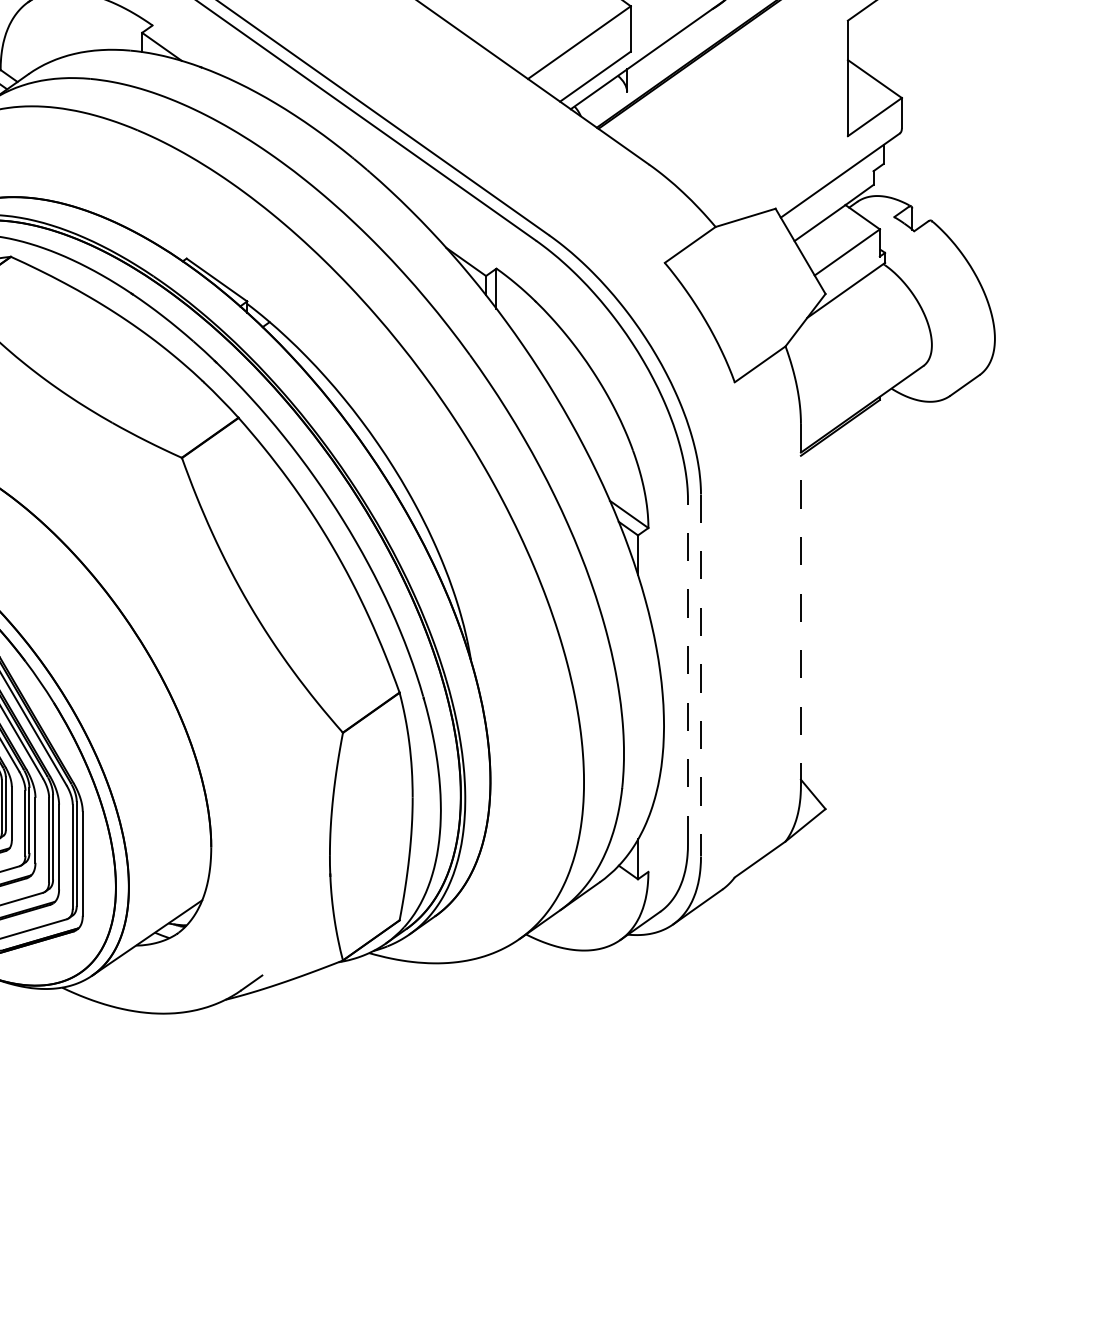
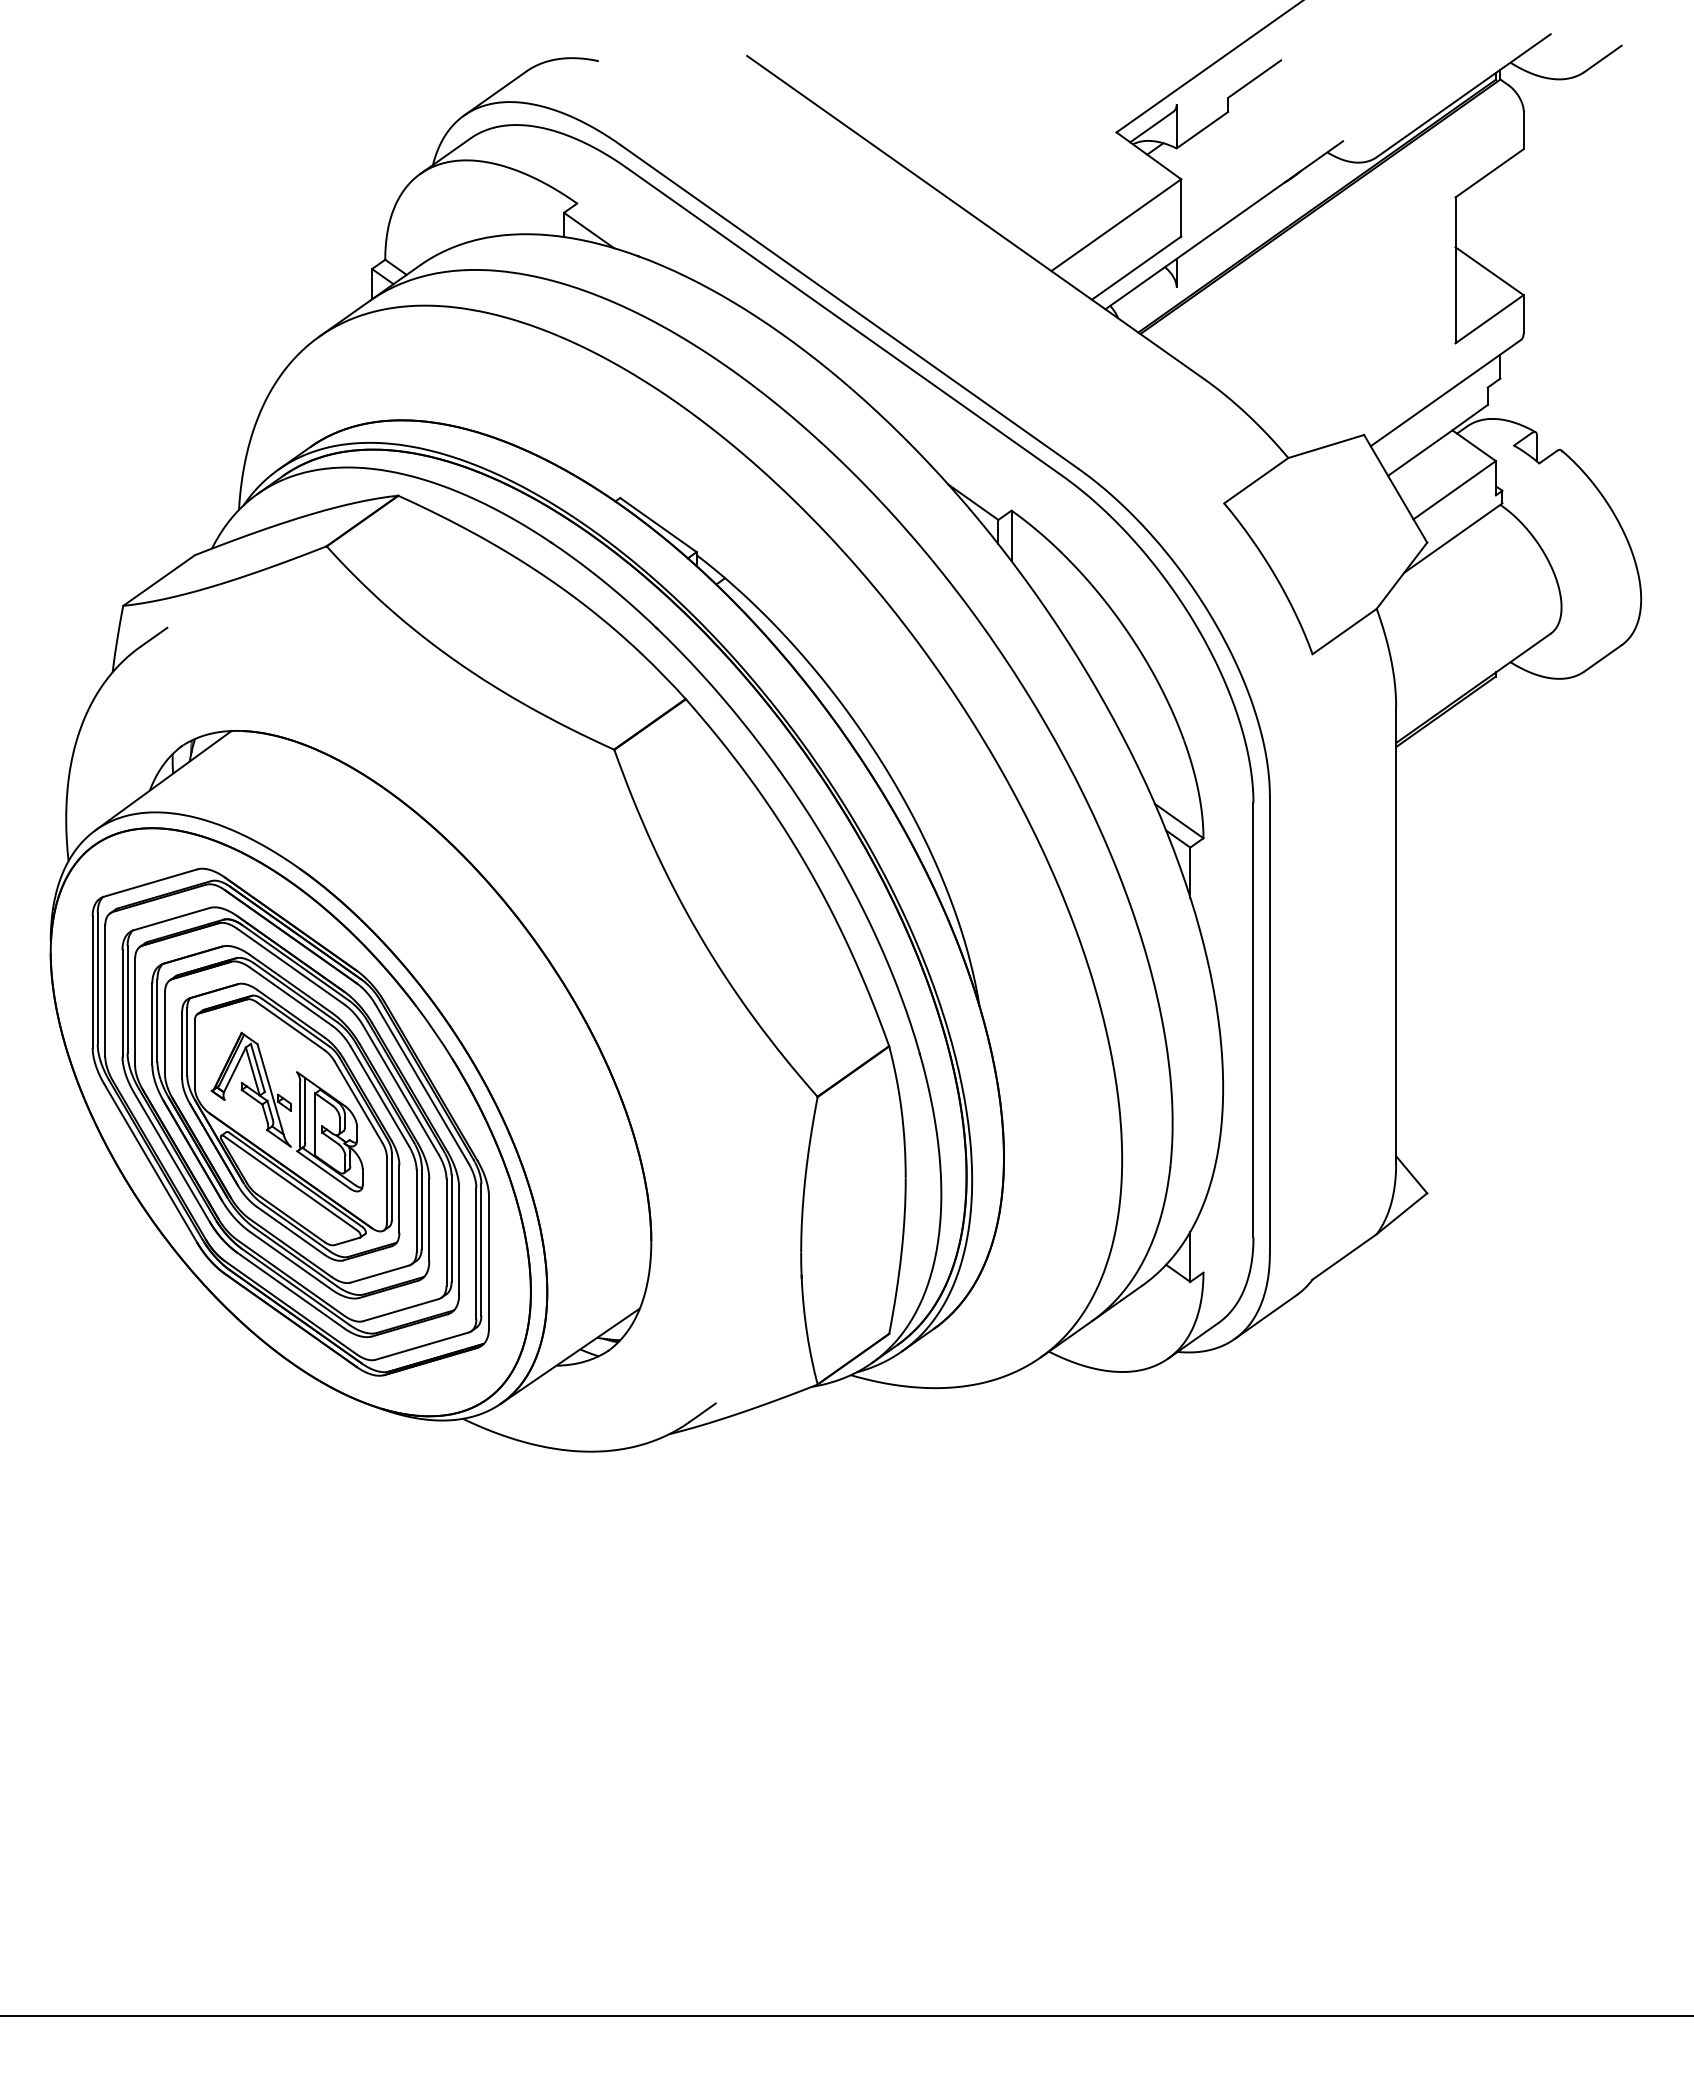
line: (801, 604) -> (1396, 935), dashed -> solid
line: (688, 671) -> (1253, 1019), dashed -> solid
line: (700, 675) -> (1269, 1024), dashed -> solid

